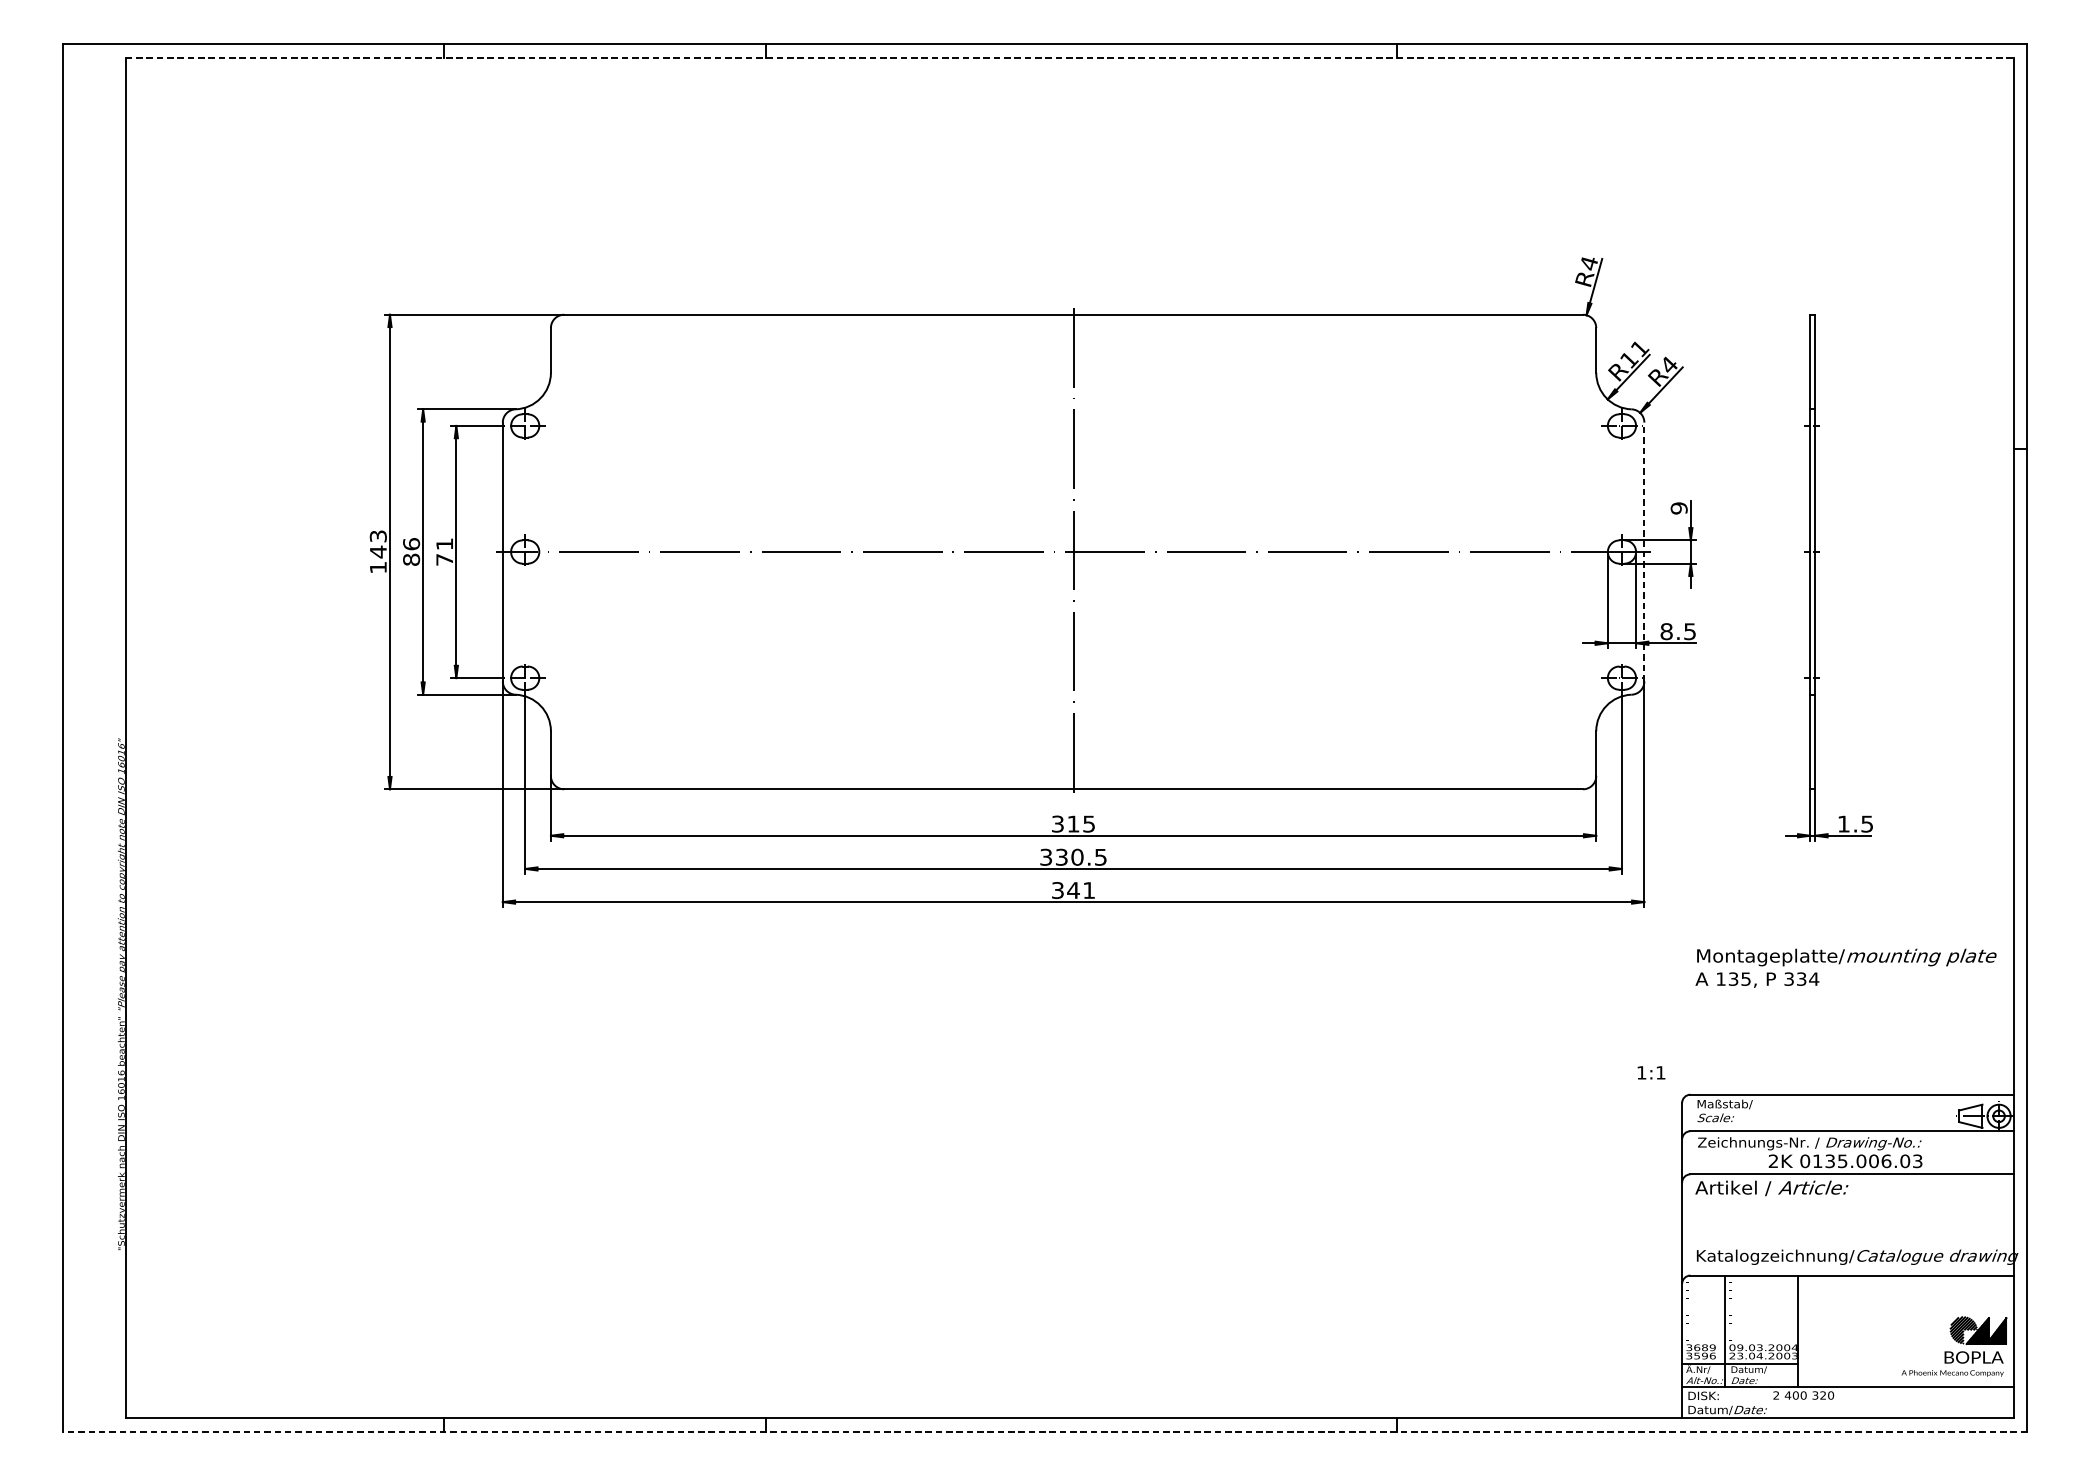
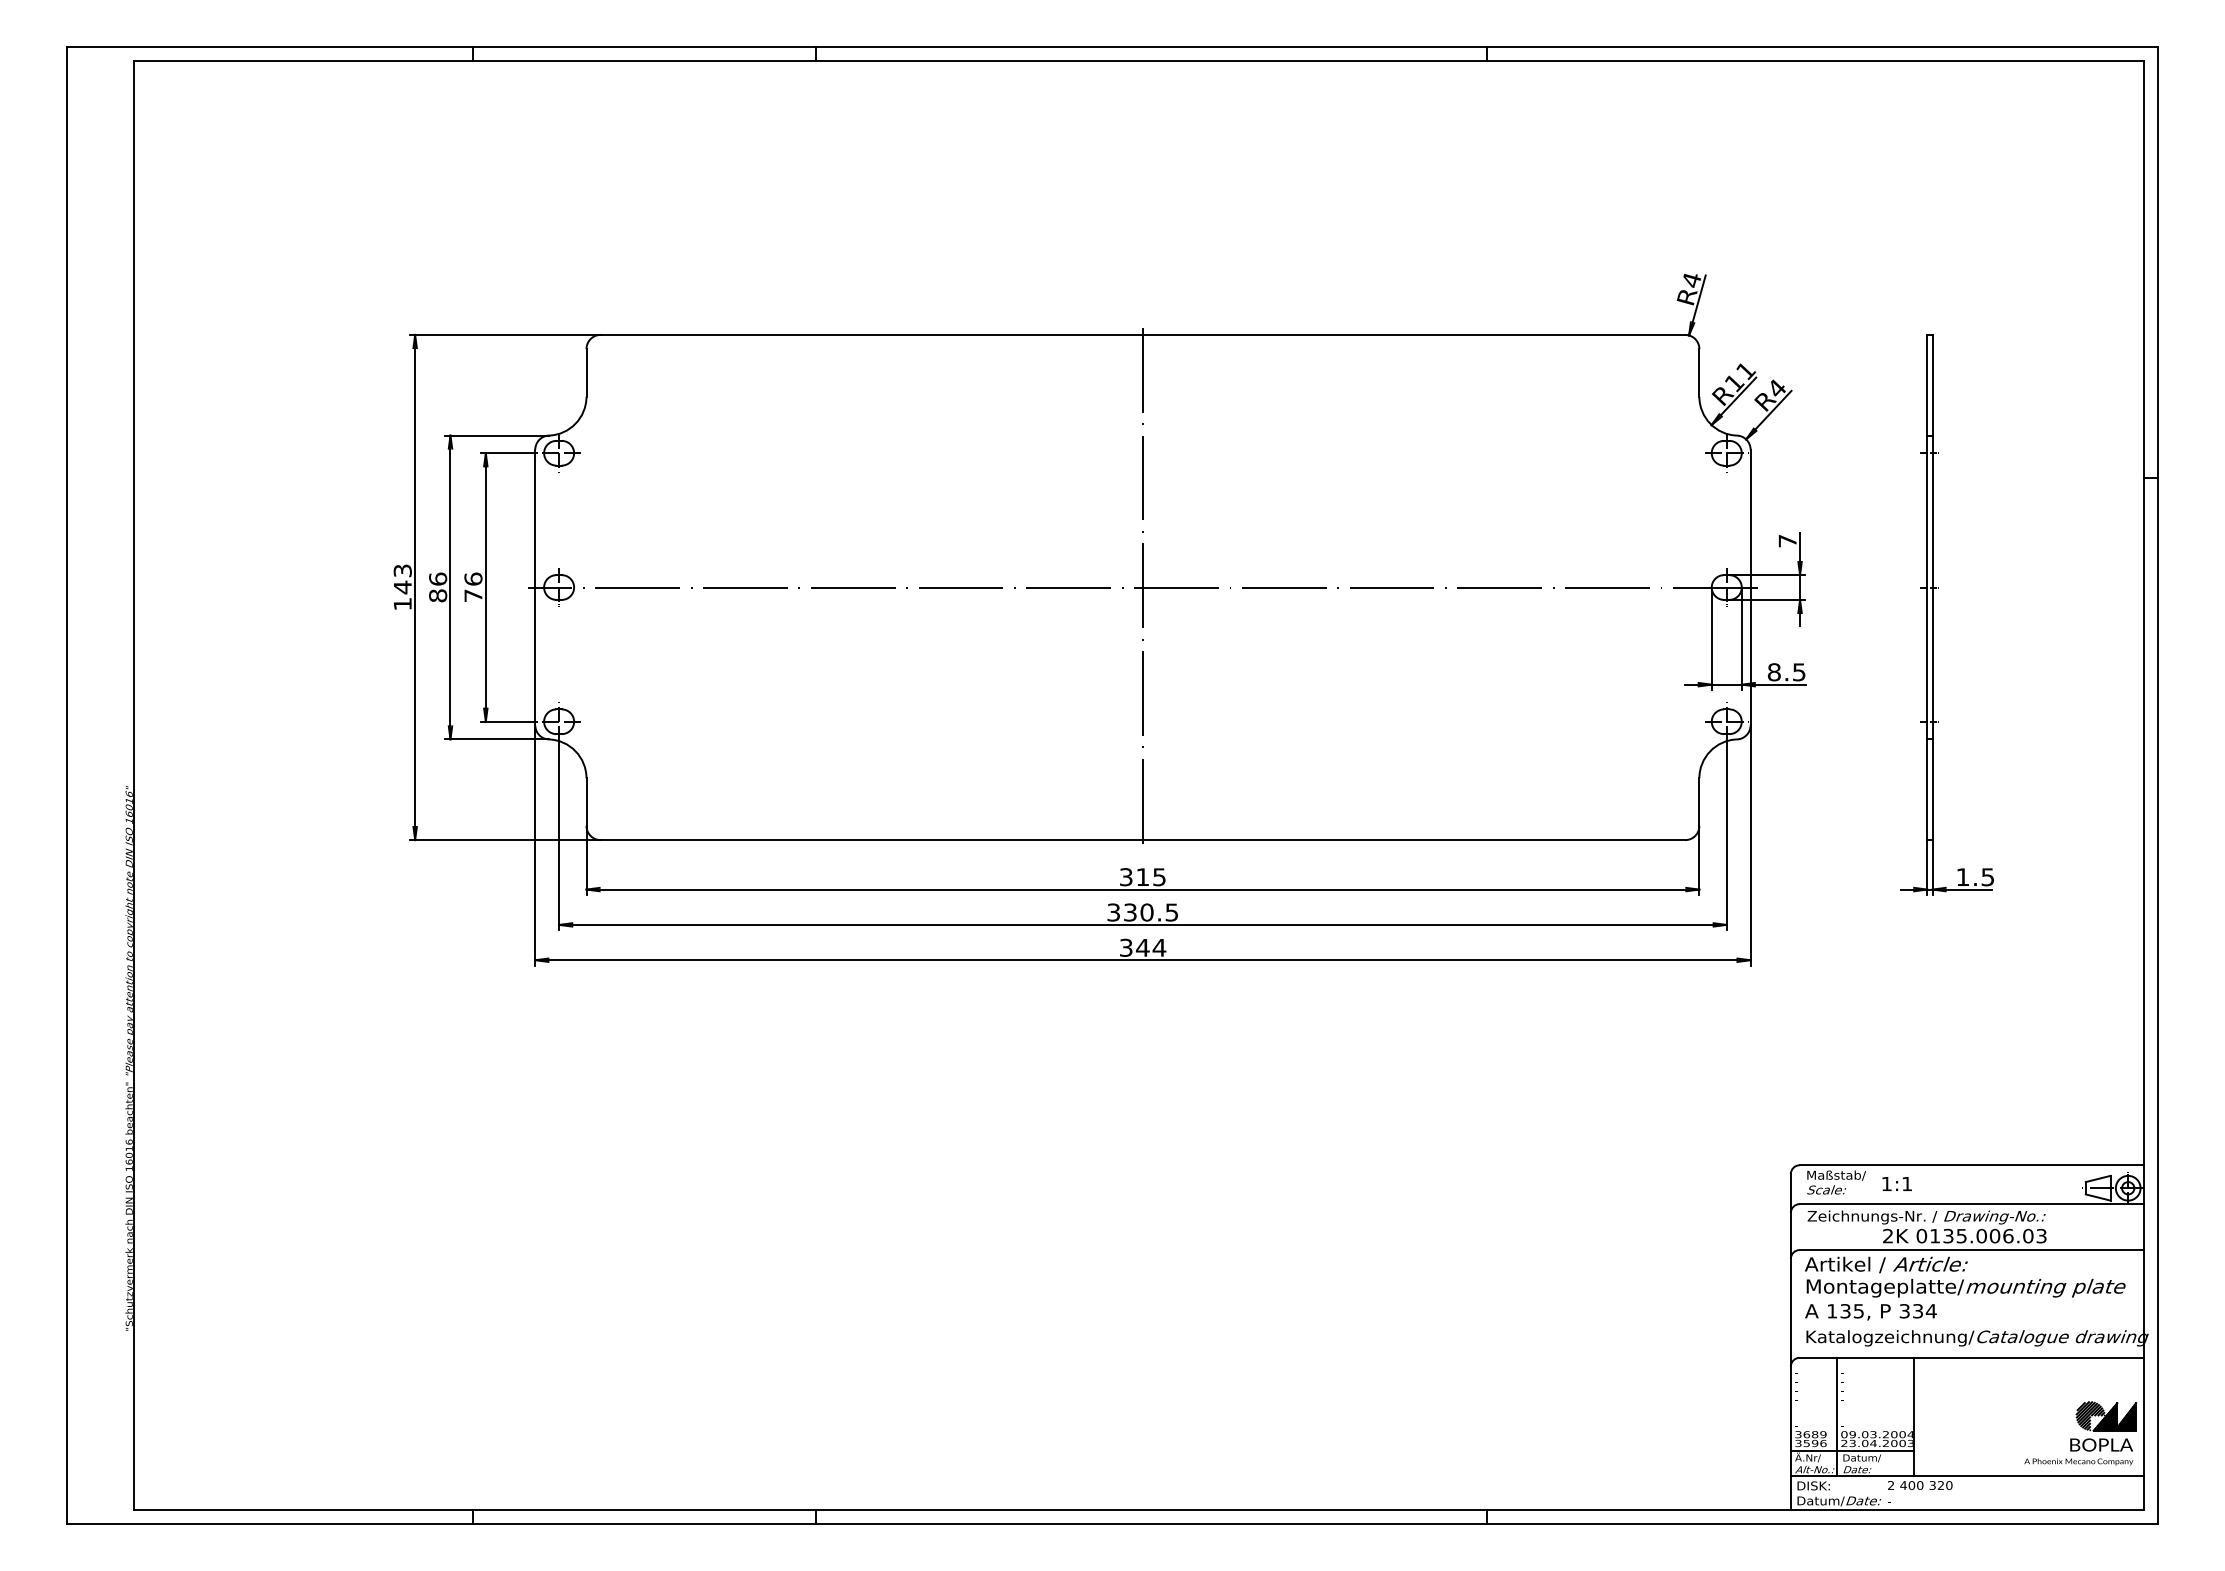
line: (1070, 57) -> (1139, 61), dashed -> solid
text: (1679, 507) -> (1787, 540), 9 -> 7
text: (444, 543) -> (473, 578), 71 -> 76
line: (1644, 552) -> (1750, 587), dashed -> solid
text: (1089, 890) -> (1159, 947), 341 -> 344
text: (1846, 968) -> (1965, 1299), moved
text: (1650, 1072) -> (1896, 1183), moved
line: (1045, 1431) -> (1112, 1523), dashed -> solid

